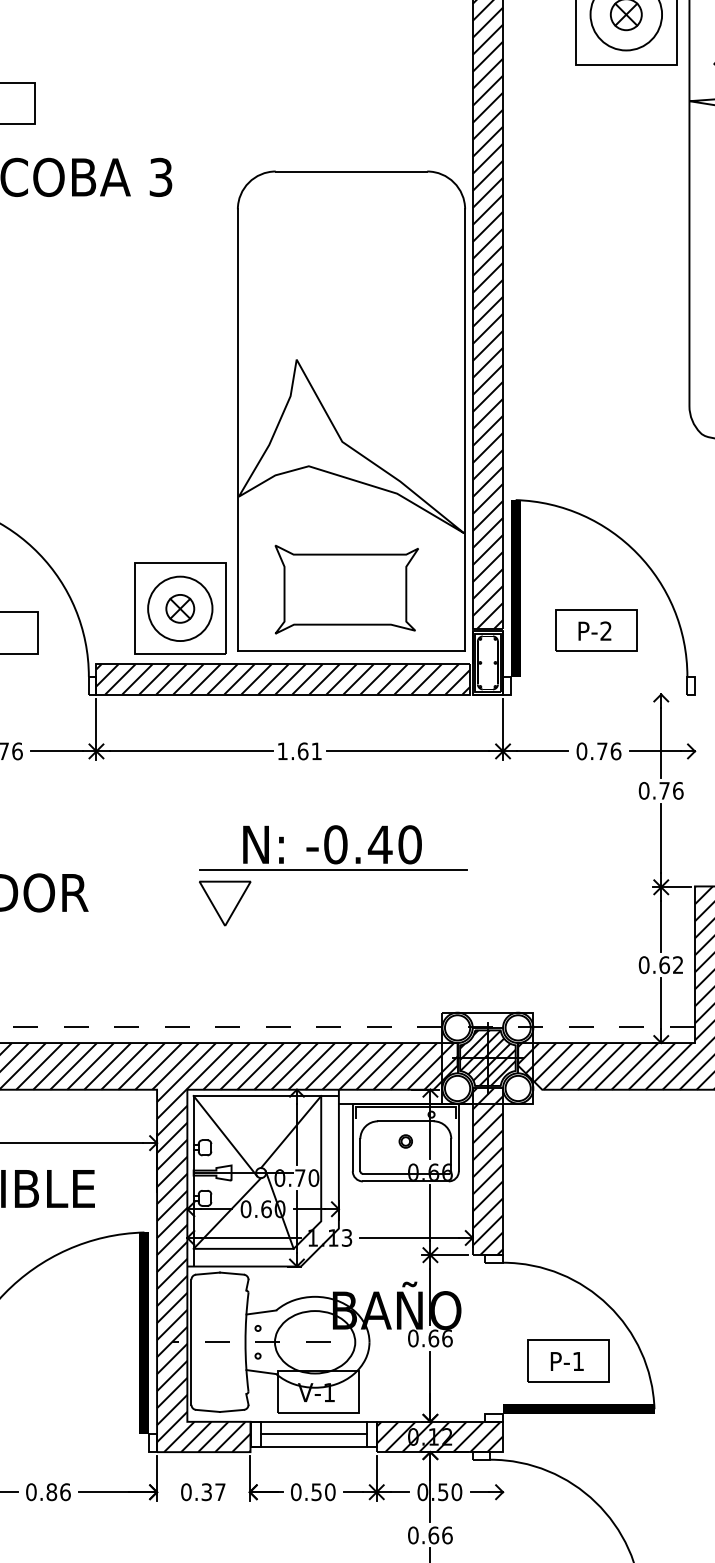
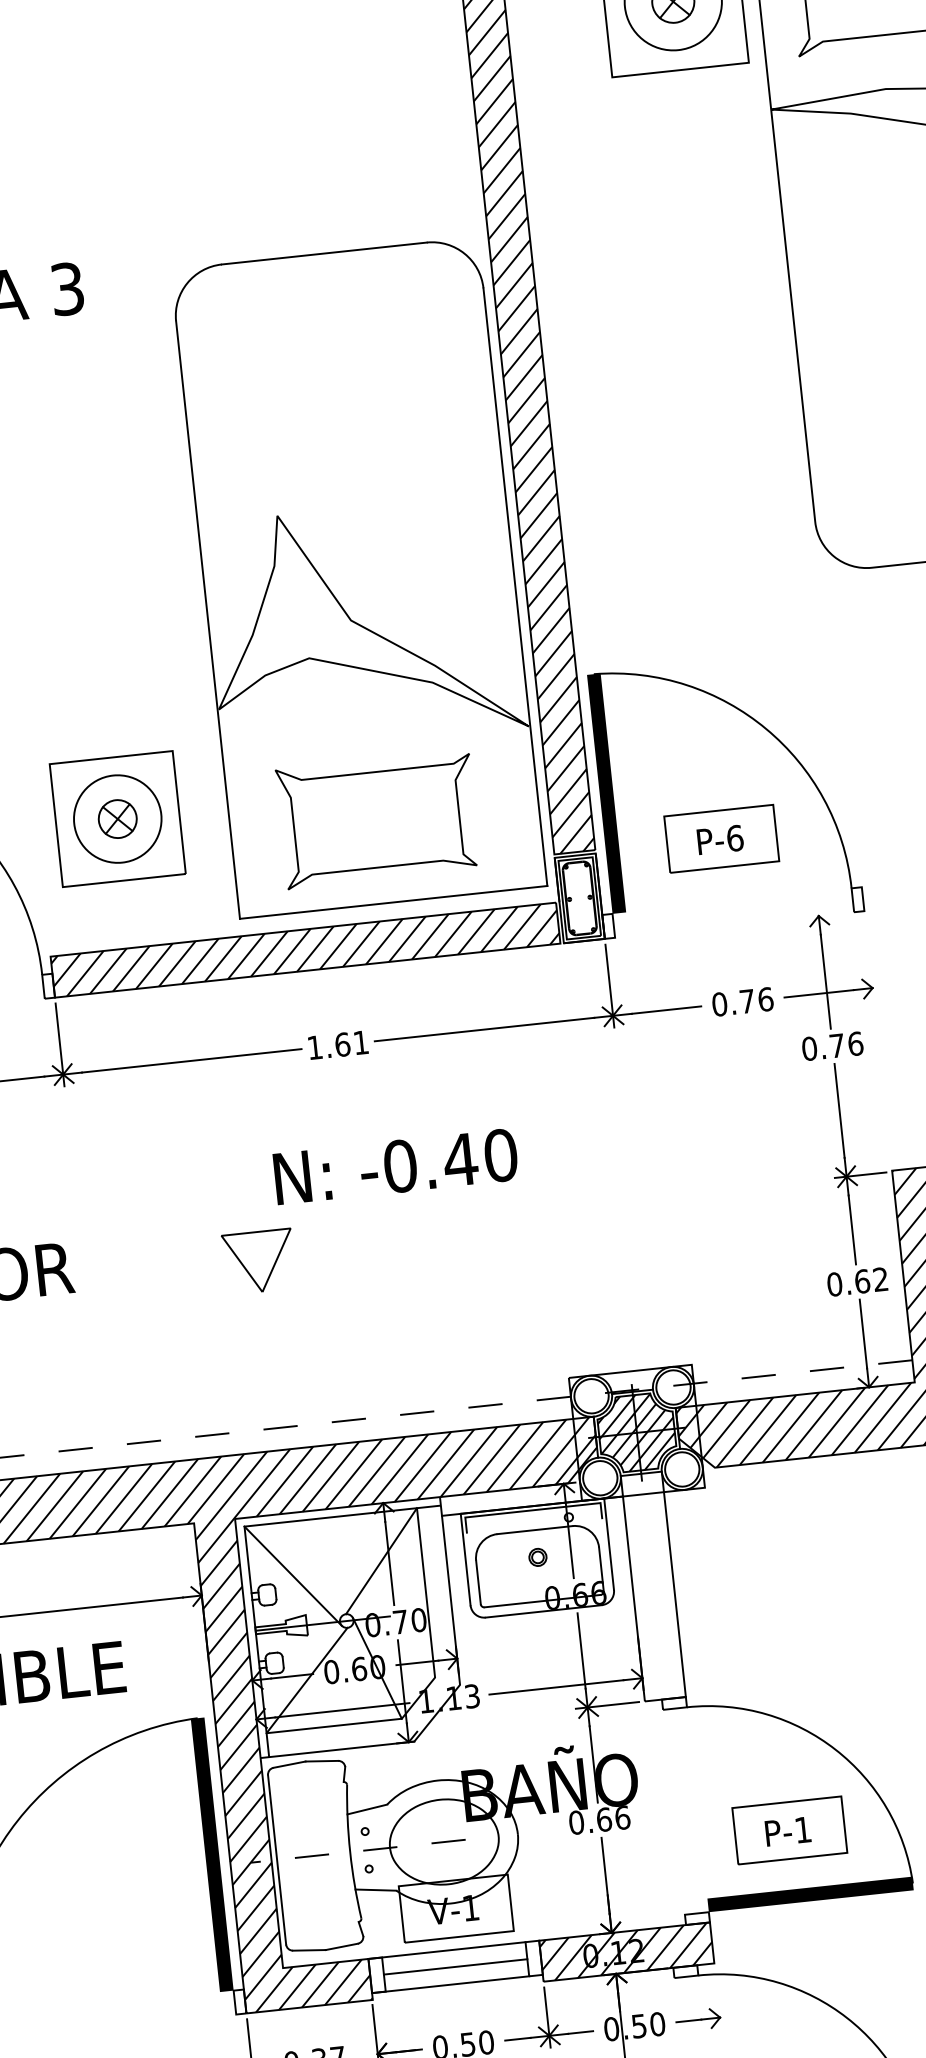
part: (180, 608) -> (117, 818), moved
text: (606, 630) -> (735, 837), P-2 -> P-6
line: (333, 869) -> (400, 1200), removed
hatch: (487, 1171) -> (652, 1586), removed

